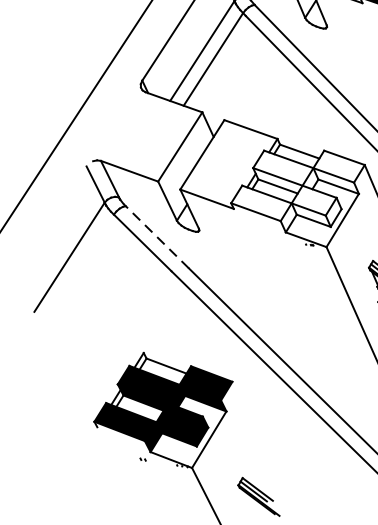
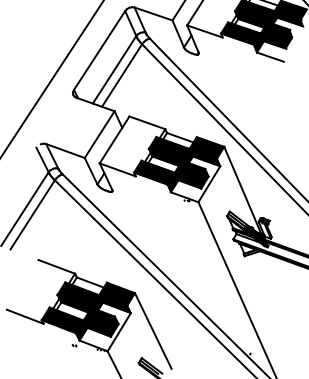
fill: (298, 191) -> (179, 164), added
line: (156, 235) -> (83, 194), dashed -> solid
line: (80, 265) -> (32, 214), added
line: (116, 342) -> (56, 266), added
line: (68, 416) -> (24, 316), added
line: (258, 437) -> (152, 330), added

